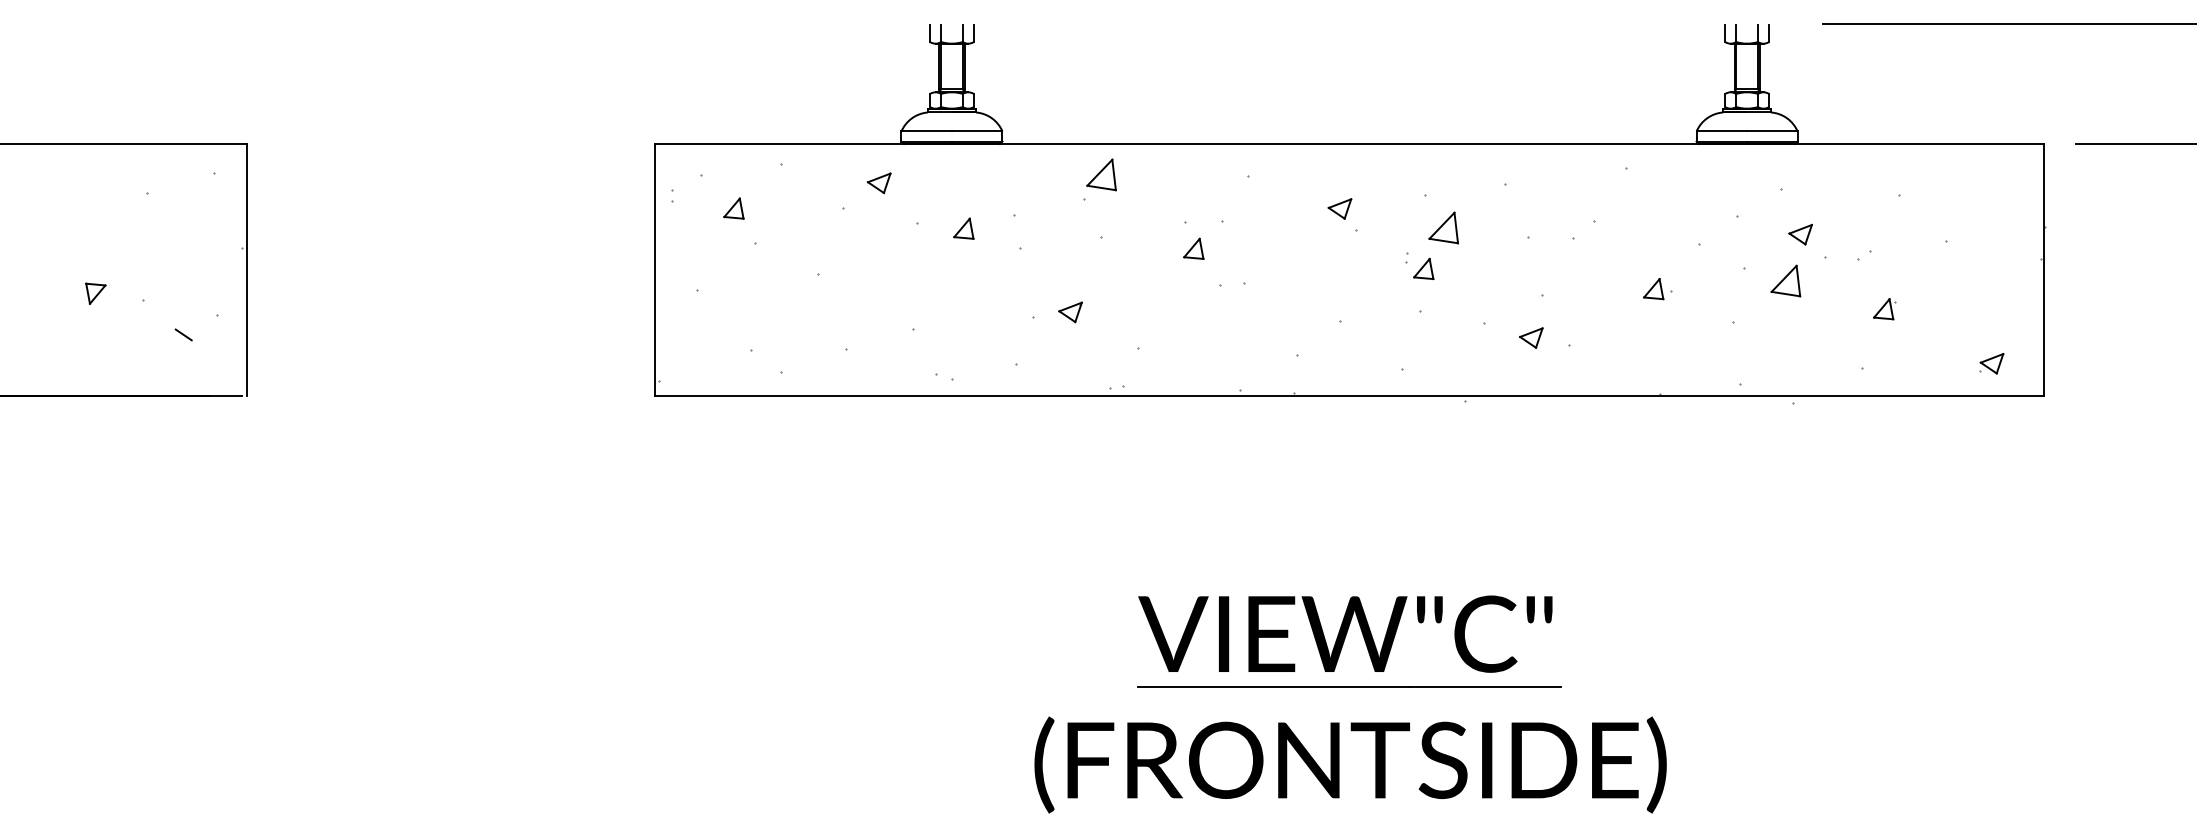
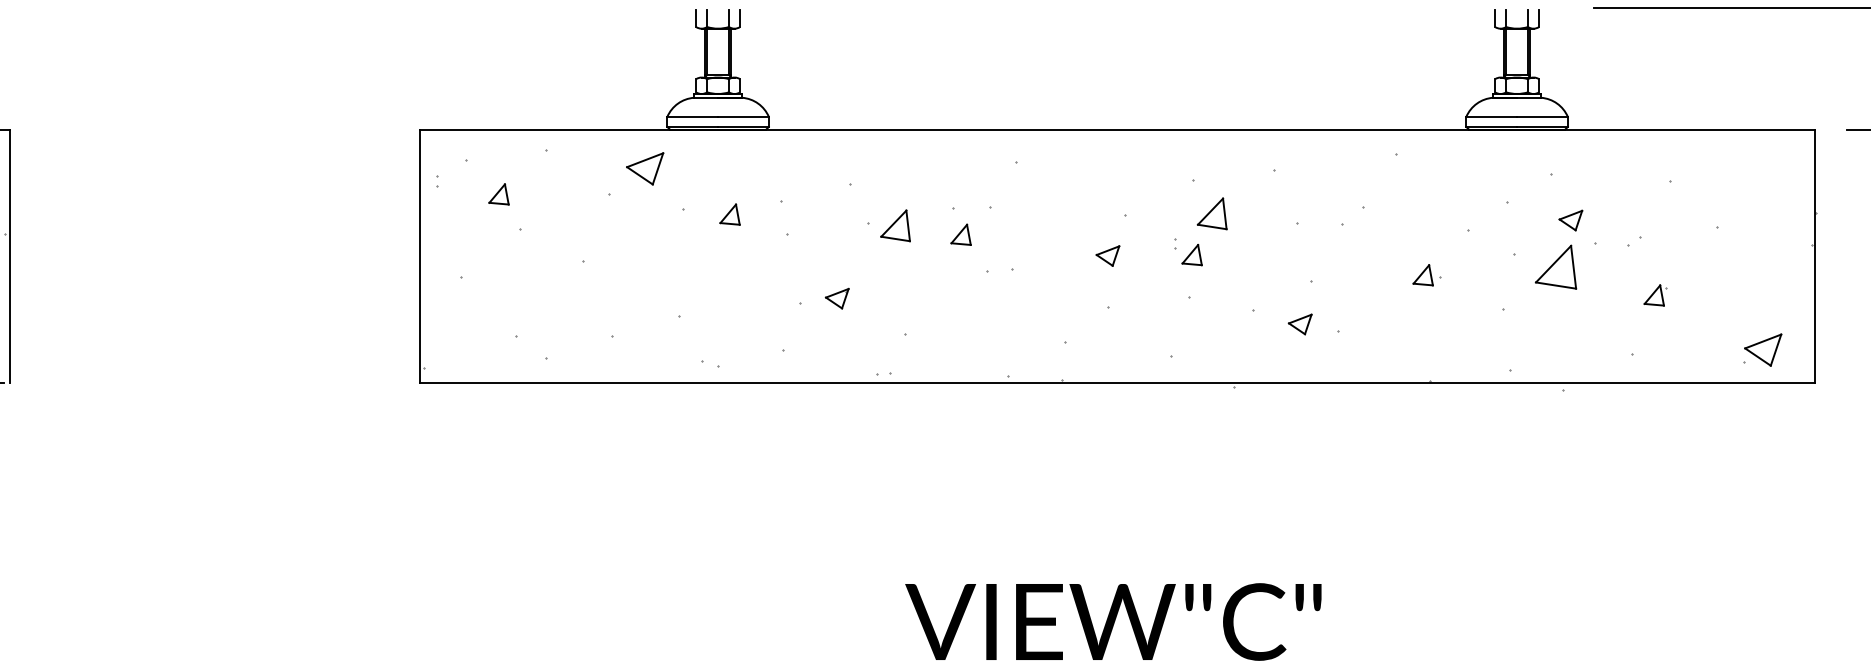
part: (1101, 174) -> (895, 225), moved
part: (878, 183) -> (644, 169), size x1.6
part: (1339, 208) -> (1107, 255), moved
part: (1785, 280) -> (1555, 266), size x1.4
part: (1991, 363) -> (1762, 350), size x1.6

